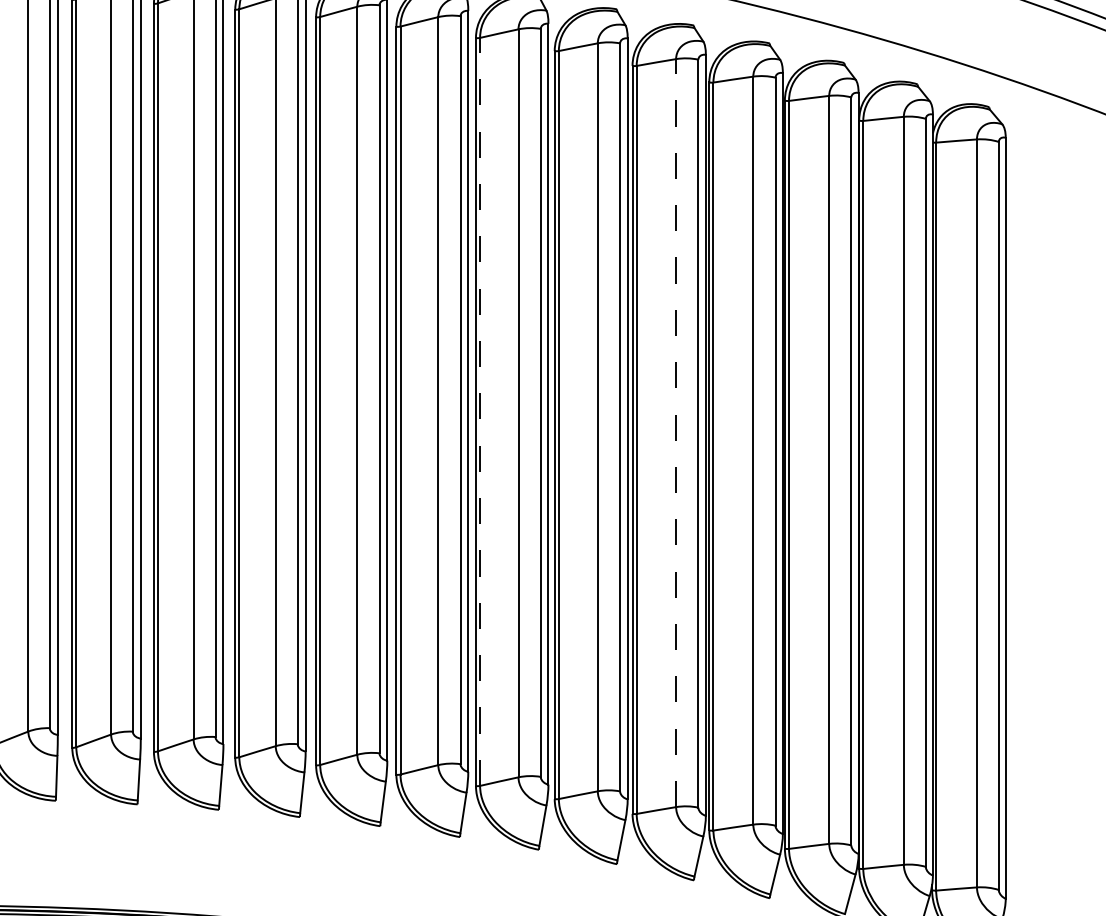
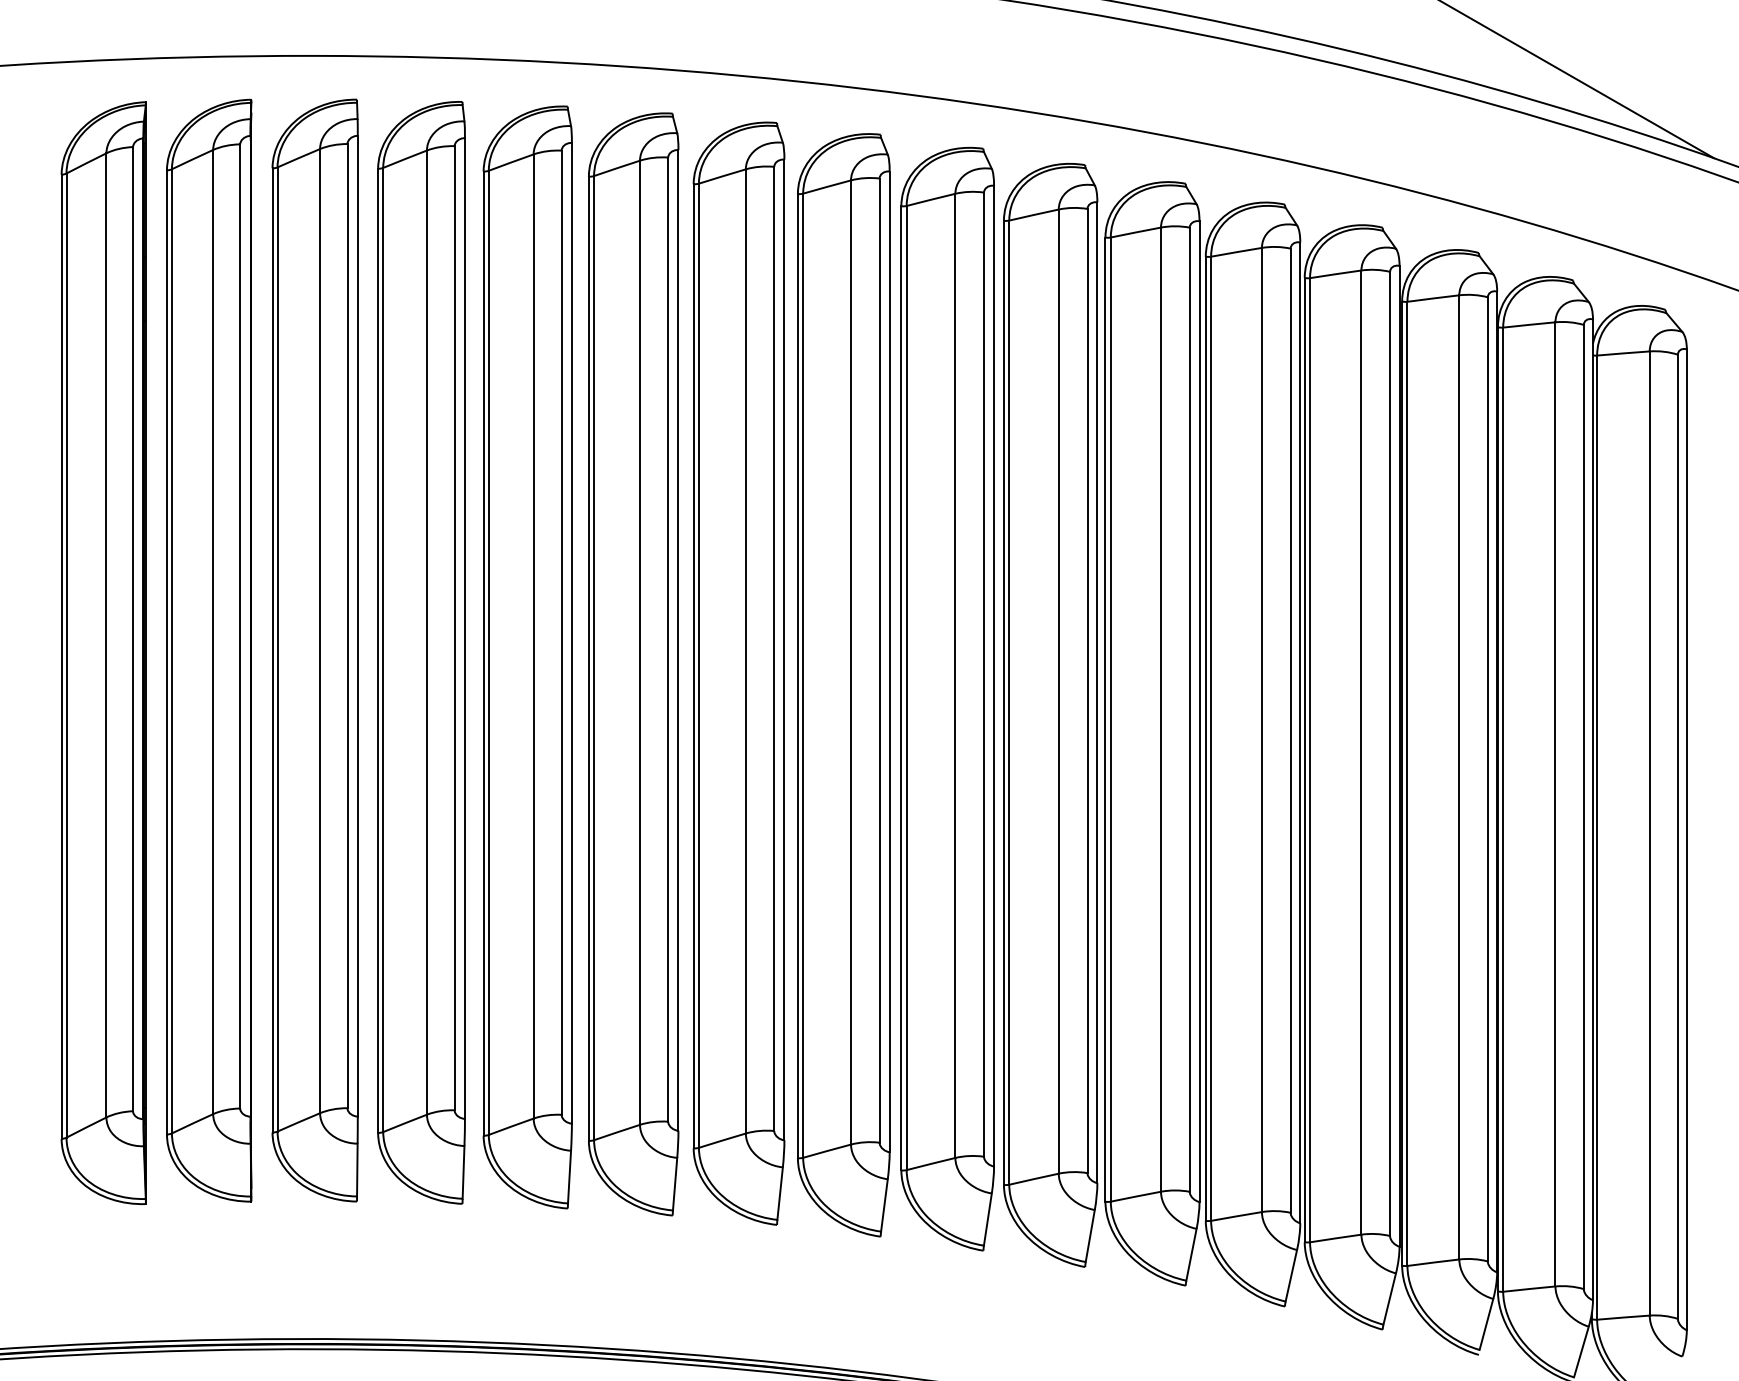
line: (480, 411) -> (1009, 702), dashed -> solid
line: (675, 432) -> (1261, 729), dashed -> solid

